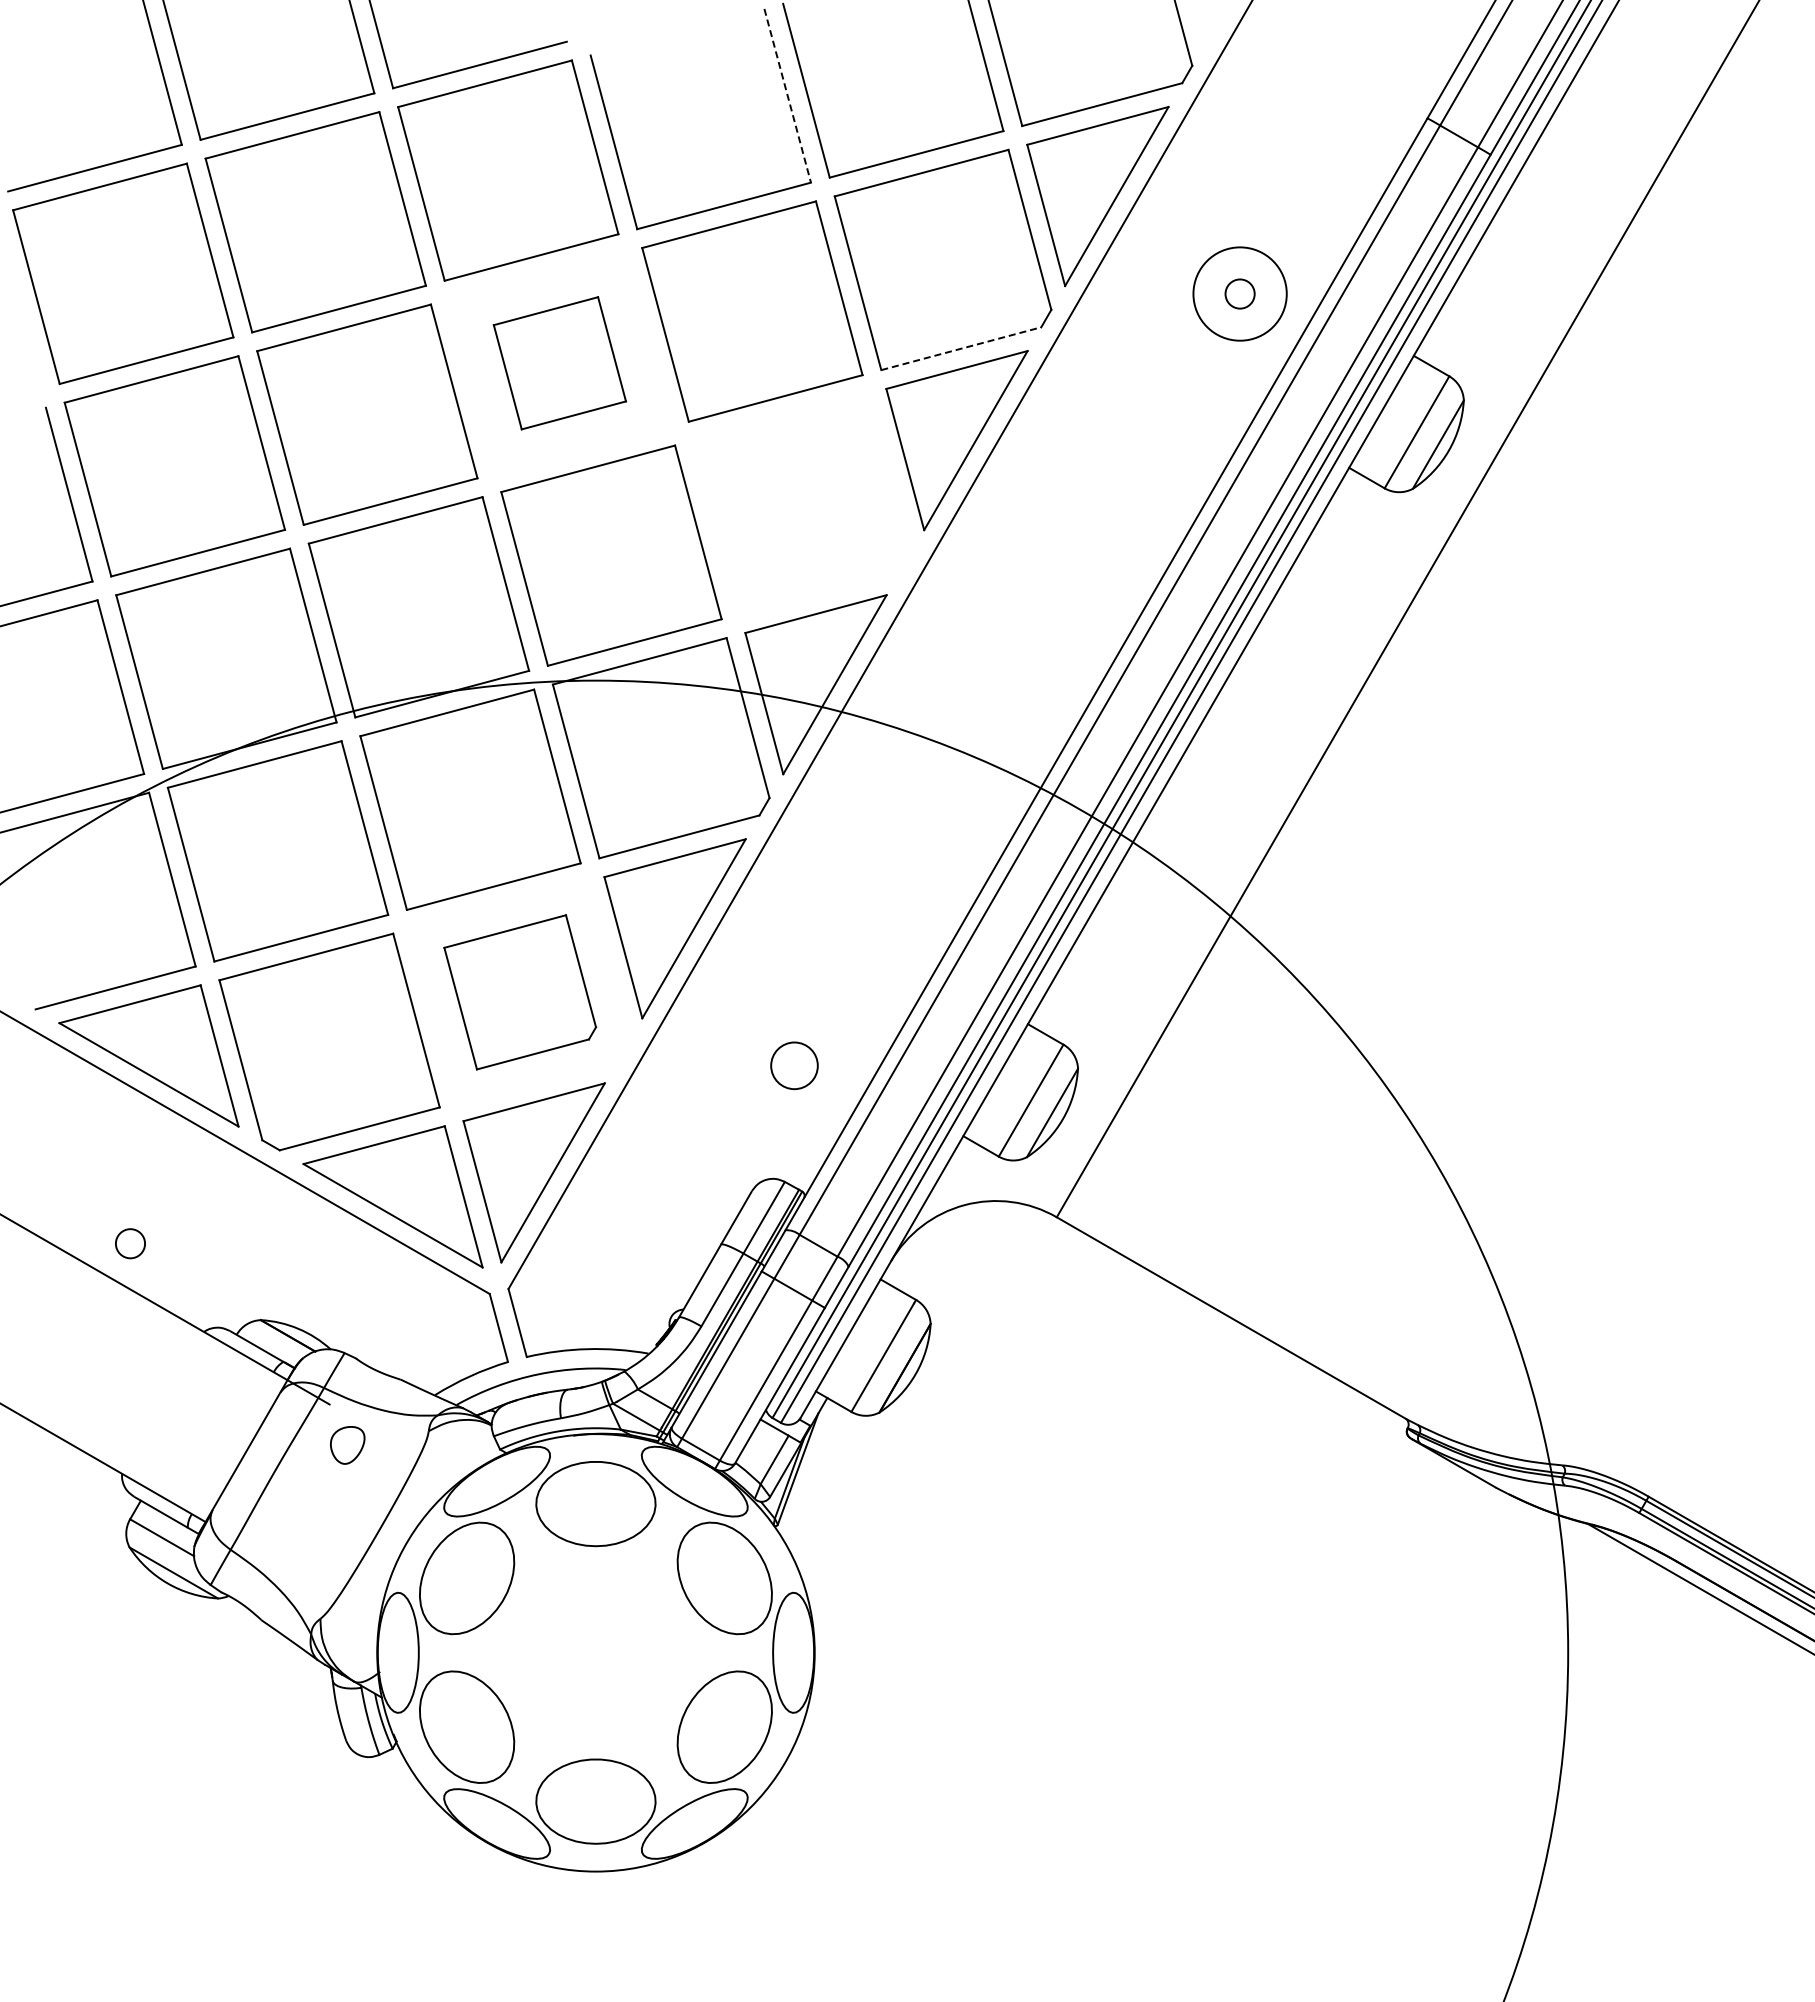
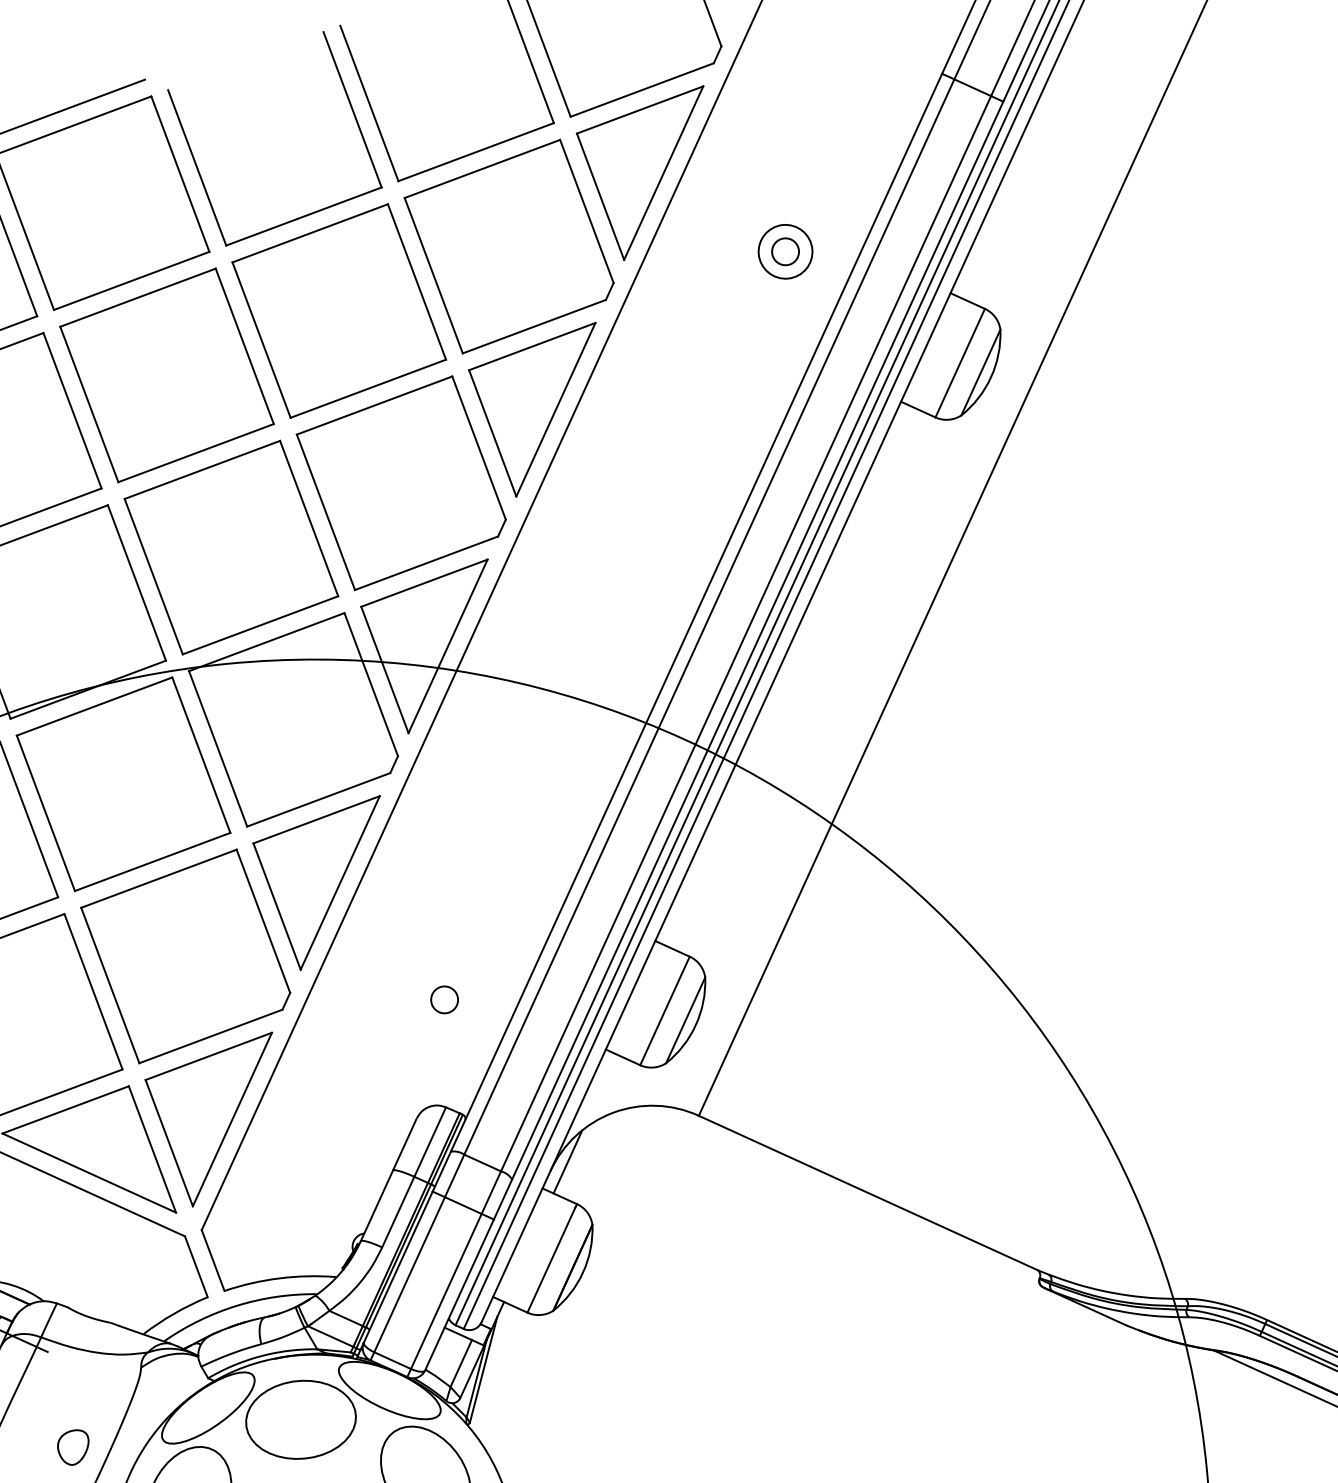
line: (787, 95) -> (352, 109), dashed -> solid
circle: (1239, 293) -> (784, 251), size x0.62
line: (961, 348) -> (534, 326), dashed -> solid
part: (559, 363) -> (166, 375), size x1.67
part: (801, 504) -> (401, 483), added
part: (519, 992) -> (185, 956), size x1.43
circle: (794, 1065) -> (444, 999), size x0.62
line: (910, 1252) -> (567, 1161), added
part: (347, 1445) -> (73, 1447), moved

